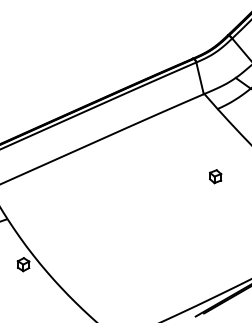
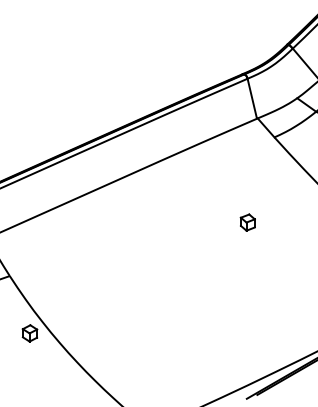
part: (215, 176) -> (247, 222), moved

